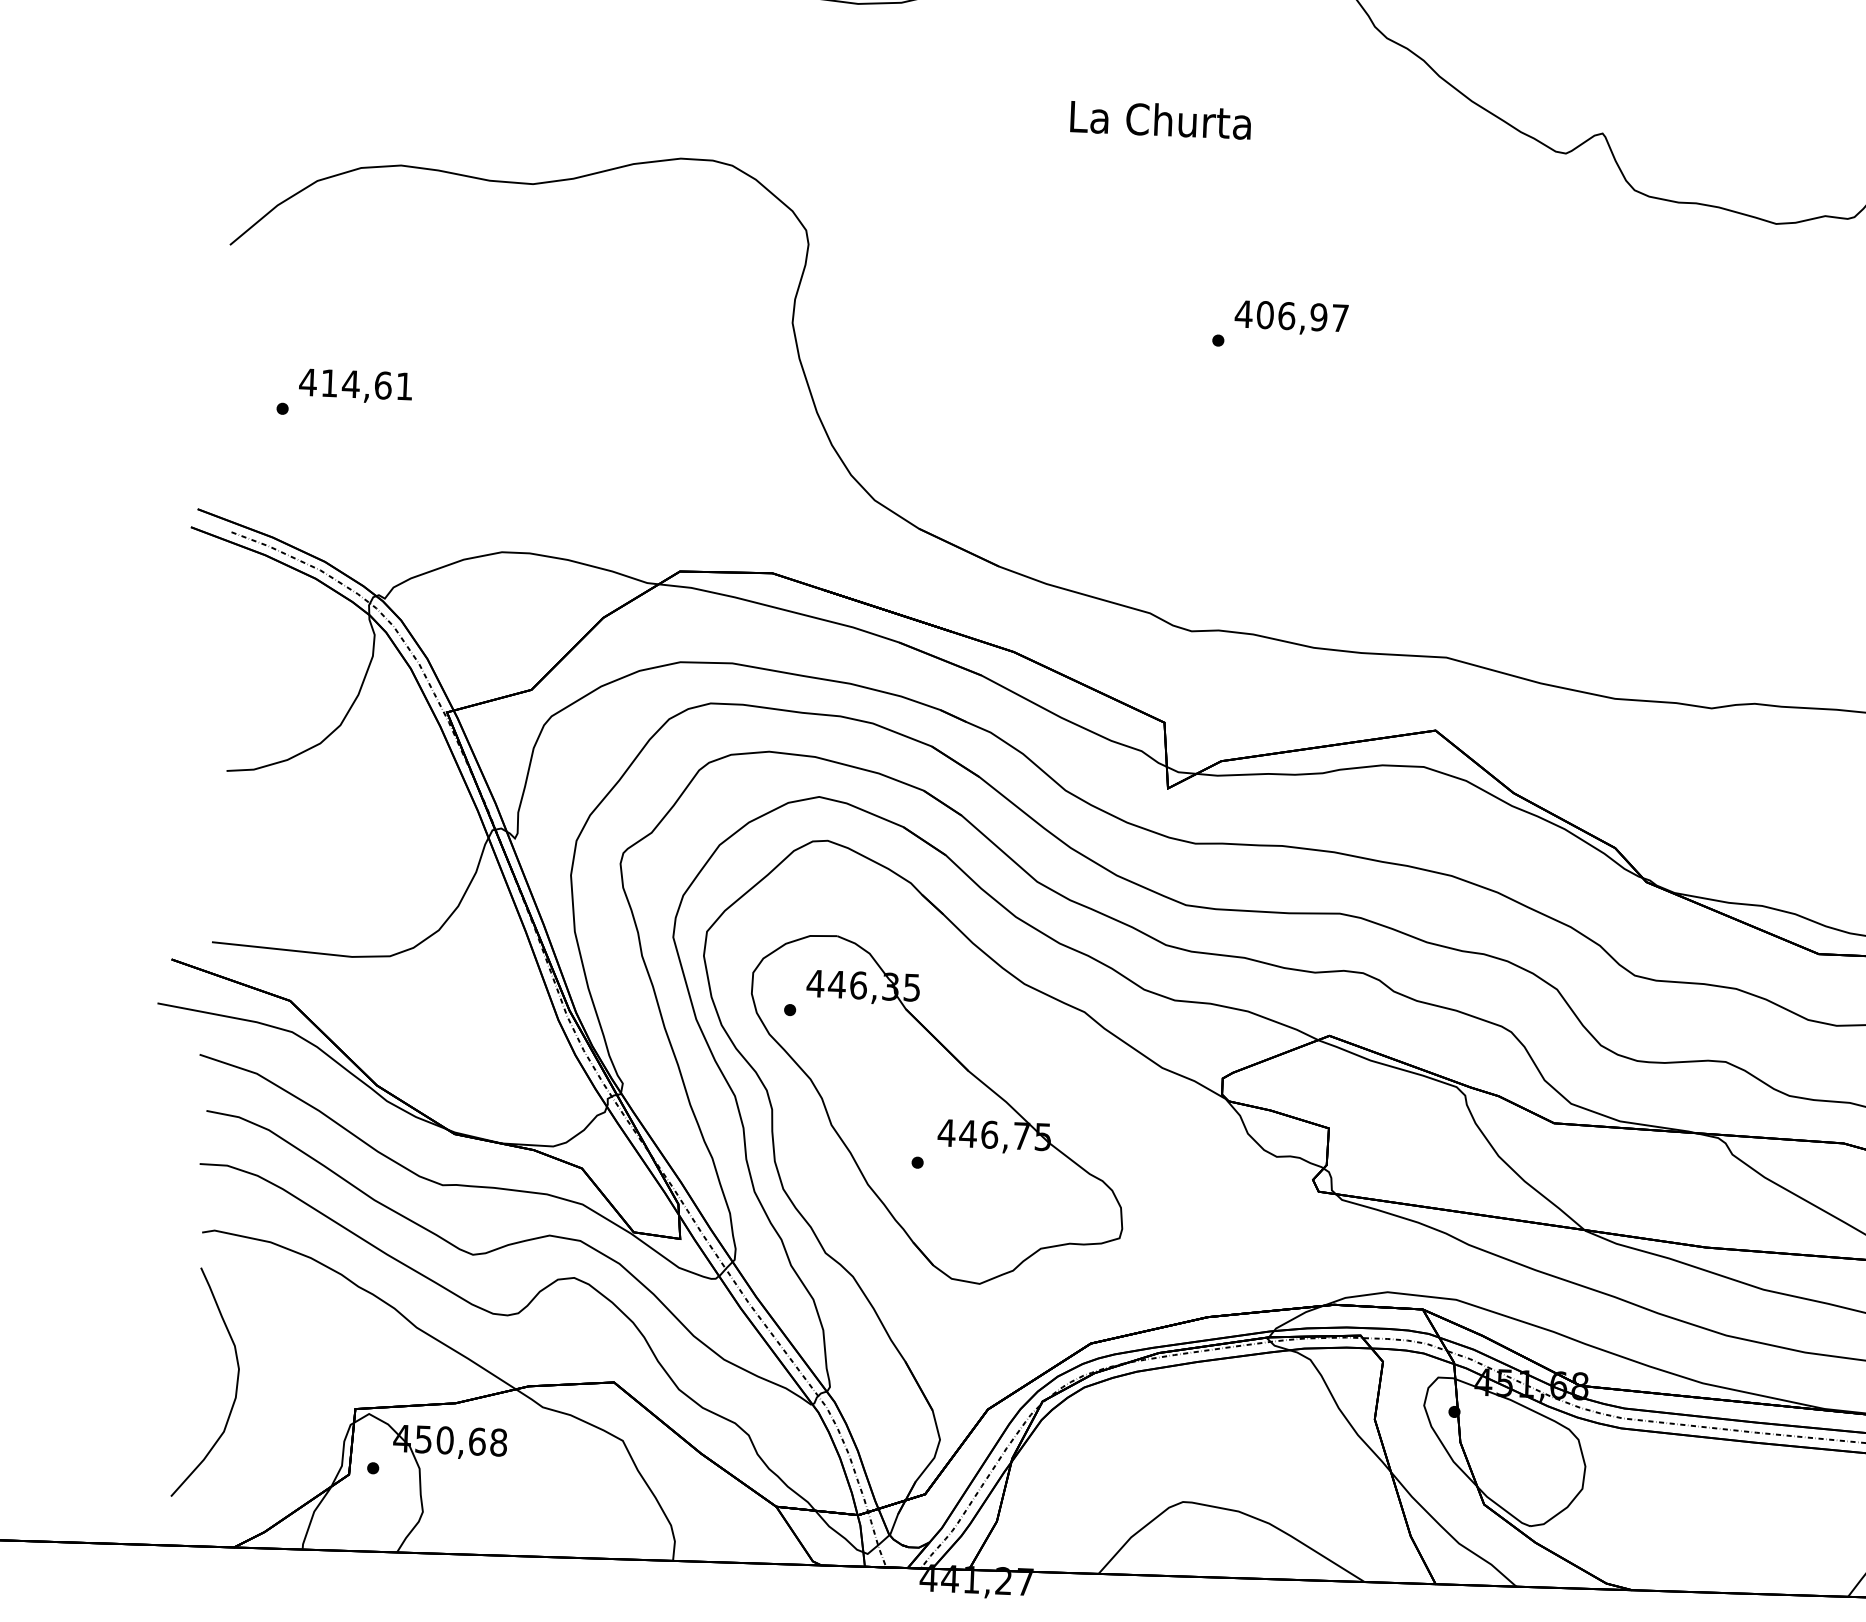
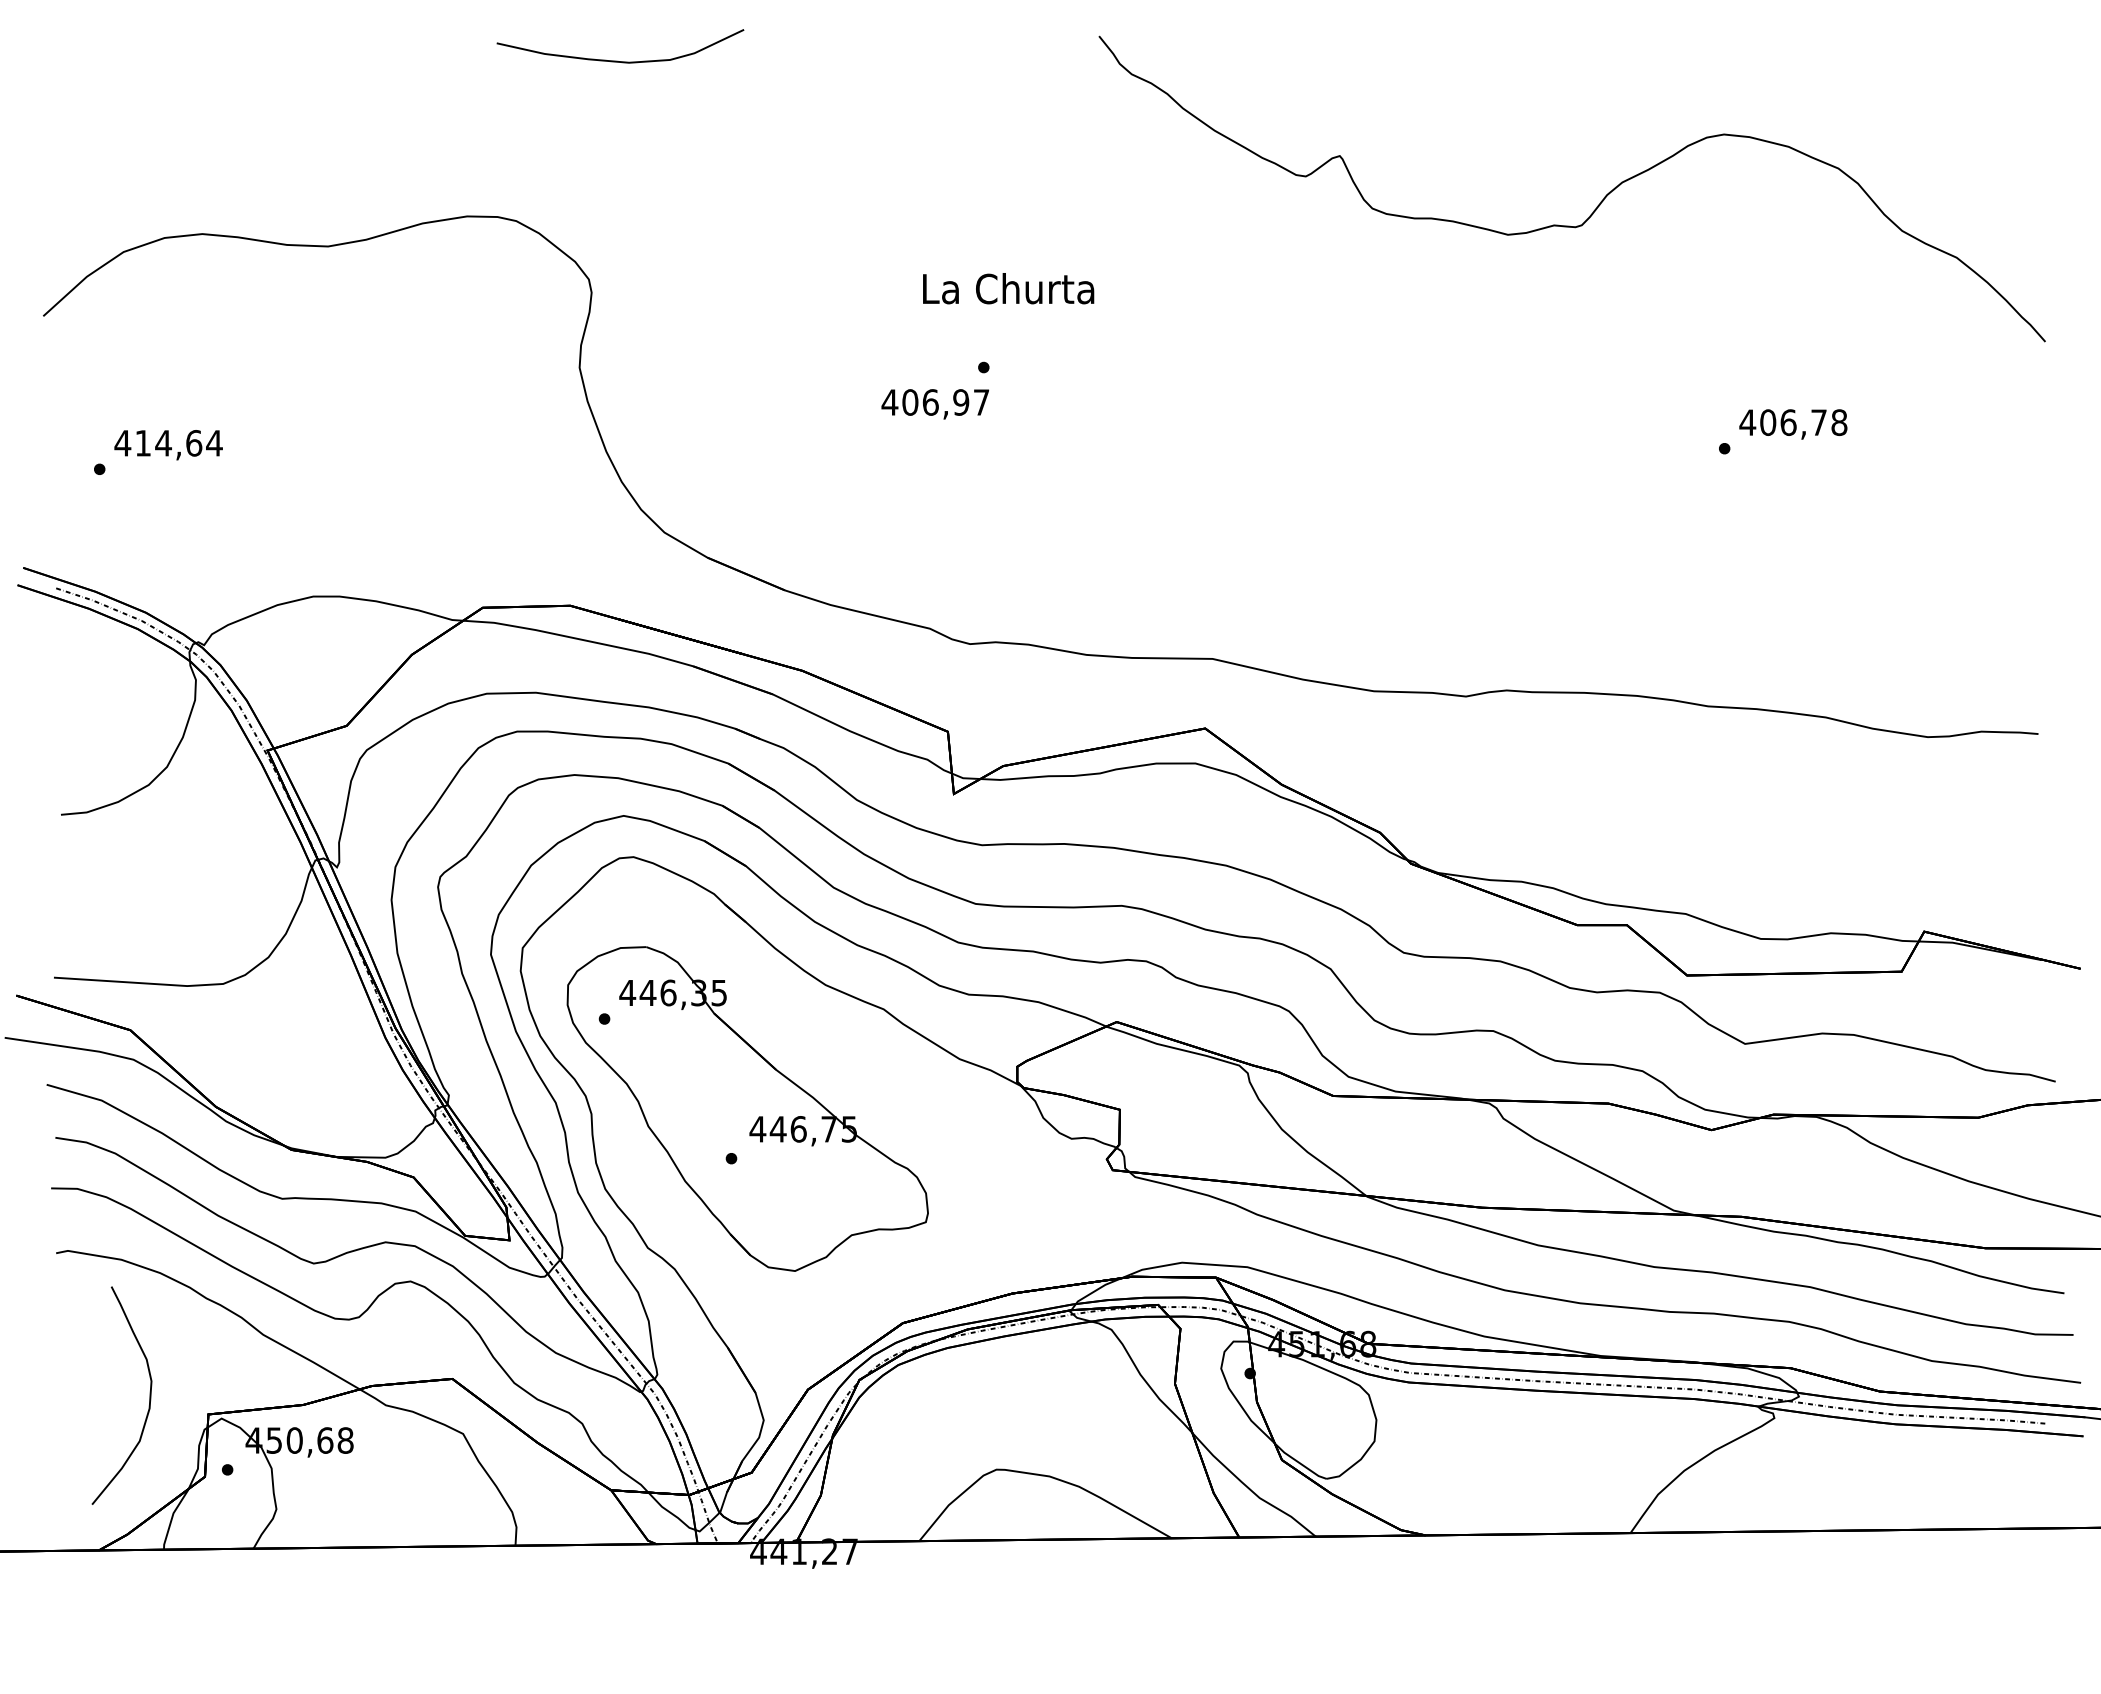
text: (1160, 119) -> (1008, 288), moved
text: (1291, 318) -> (935, 404), moved
text: (404, 386) -> (214, 443), 414,61 -> 414,64
curve: (236, 1384) -> (149, 1395), moved

